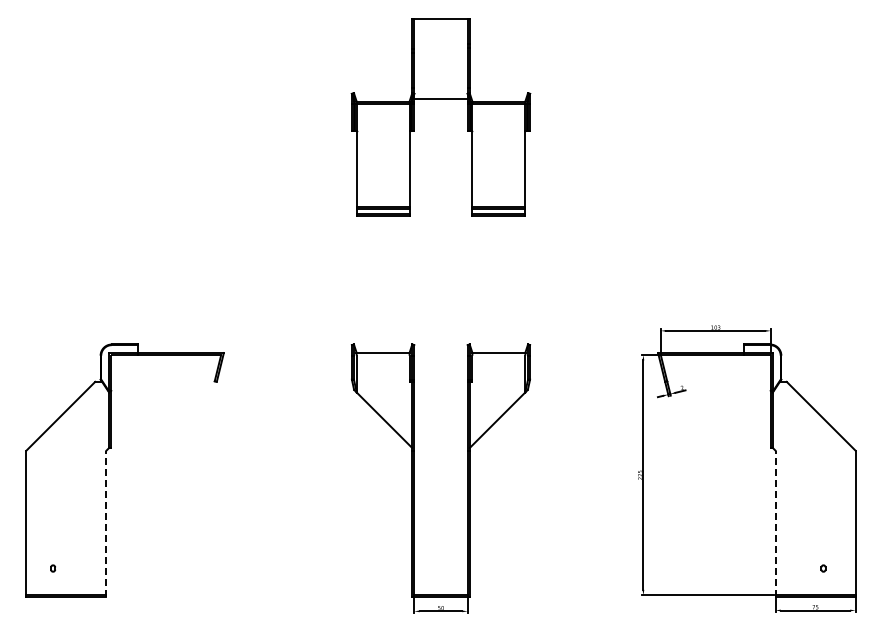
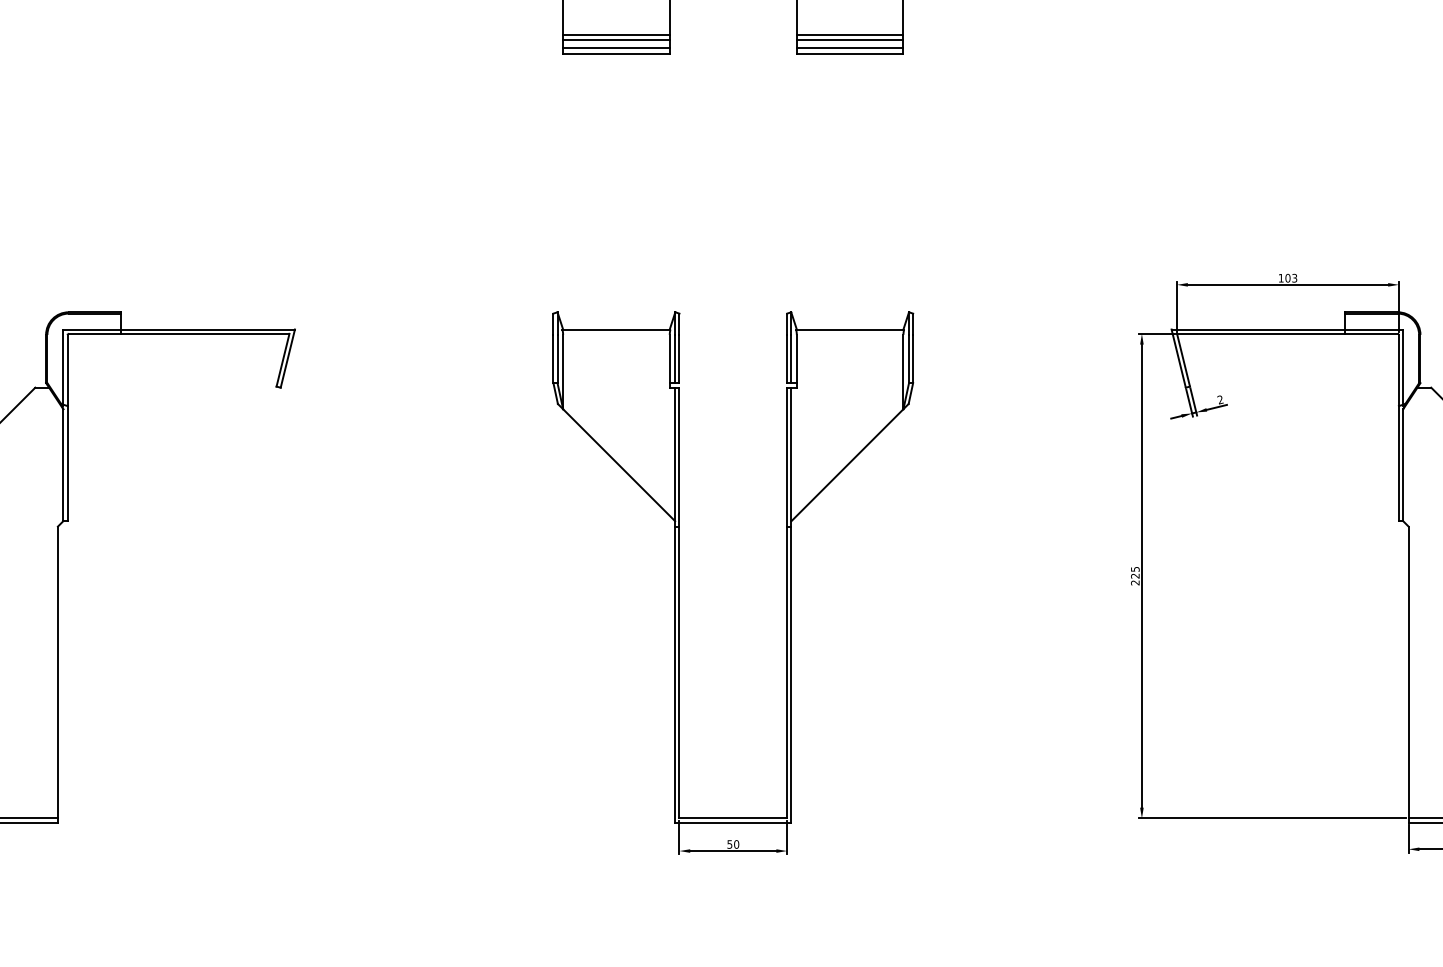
line: (106, 523) -> (58, 673), dashed -> solid
line: (775, 523) -> (1408, 673), dashed -> solid

